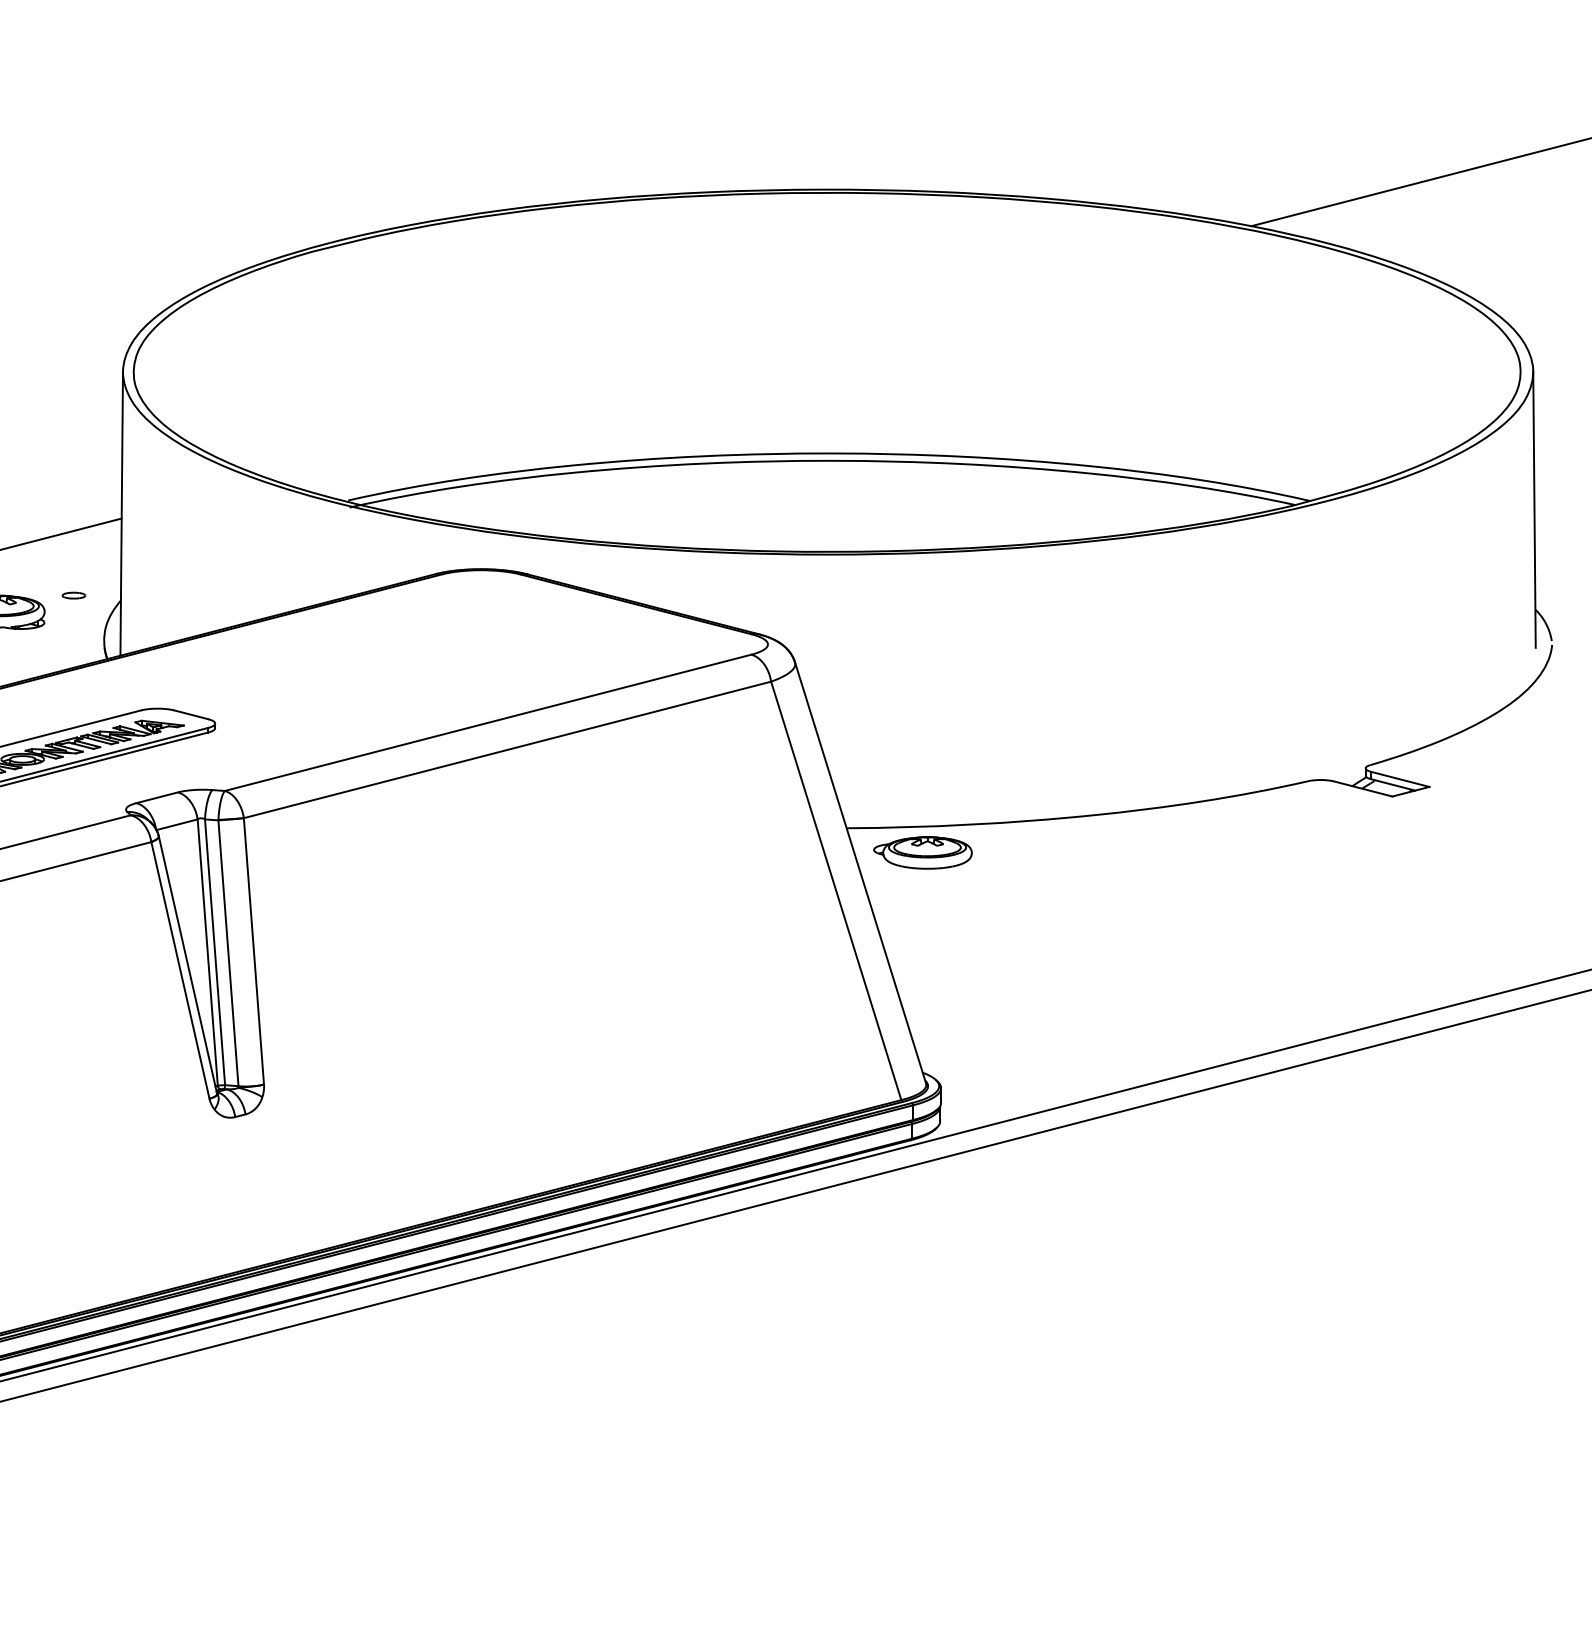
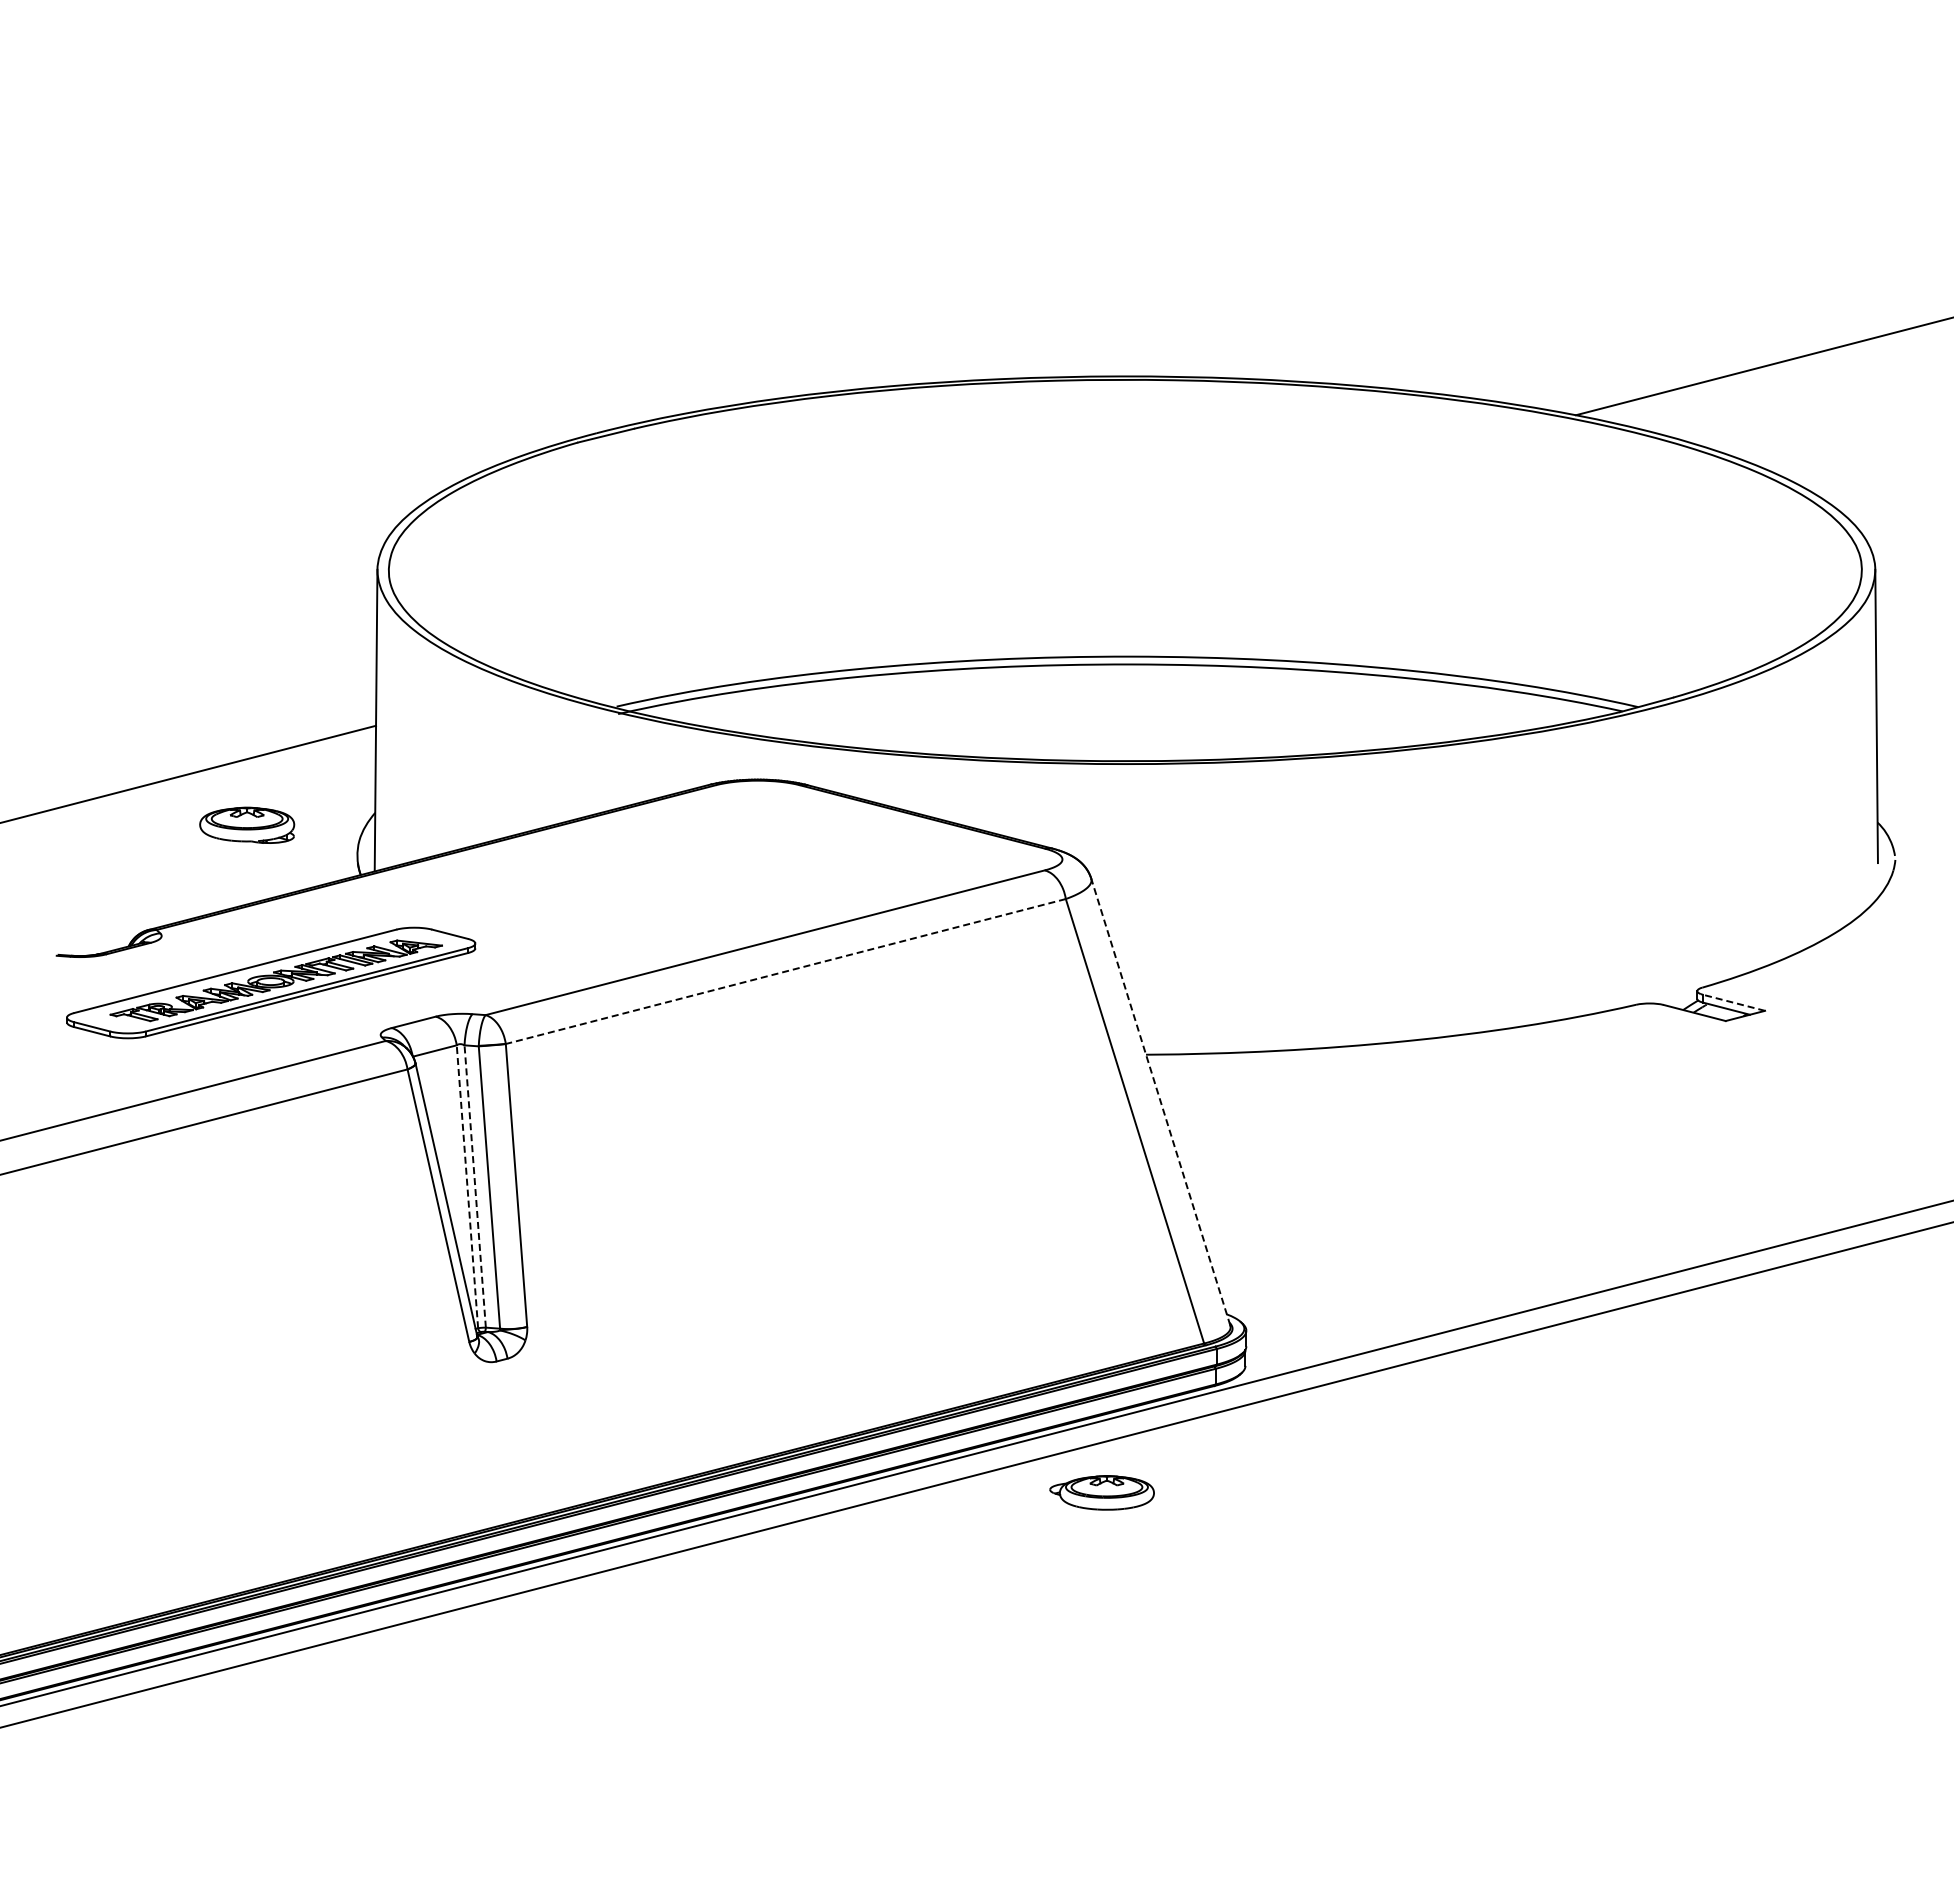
part: (74, 595) -> (325, 807), removed
line: (507, 749) -> (785, 971), solid -> dashed
line: (1400, 779) -> (1734, 1002), solid -> dashed
part: (922, 852) -> (1101, 1492), moved
line: (860, 872) -> (1160, 1101), solid -> dashed
line: (207, 952) -> (467, 1186), solid -> dashed
line: (215, 952) -> (475, 1186), solid -> dashed

